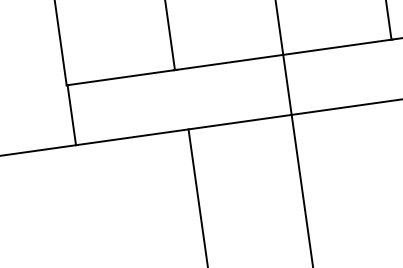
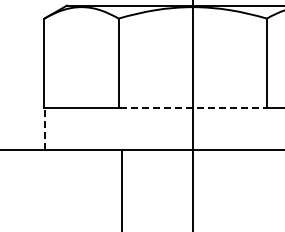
line: (282, 55) -> (192, 108), solid -> dashed
line: (72, 114) -> (45, 128), solid -> dashed

